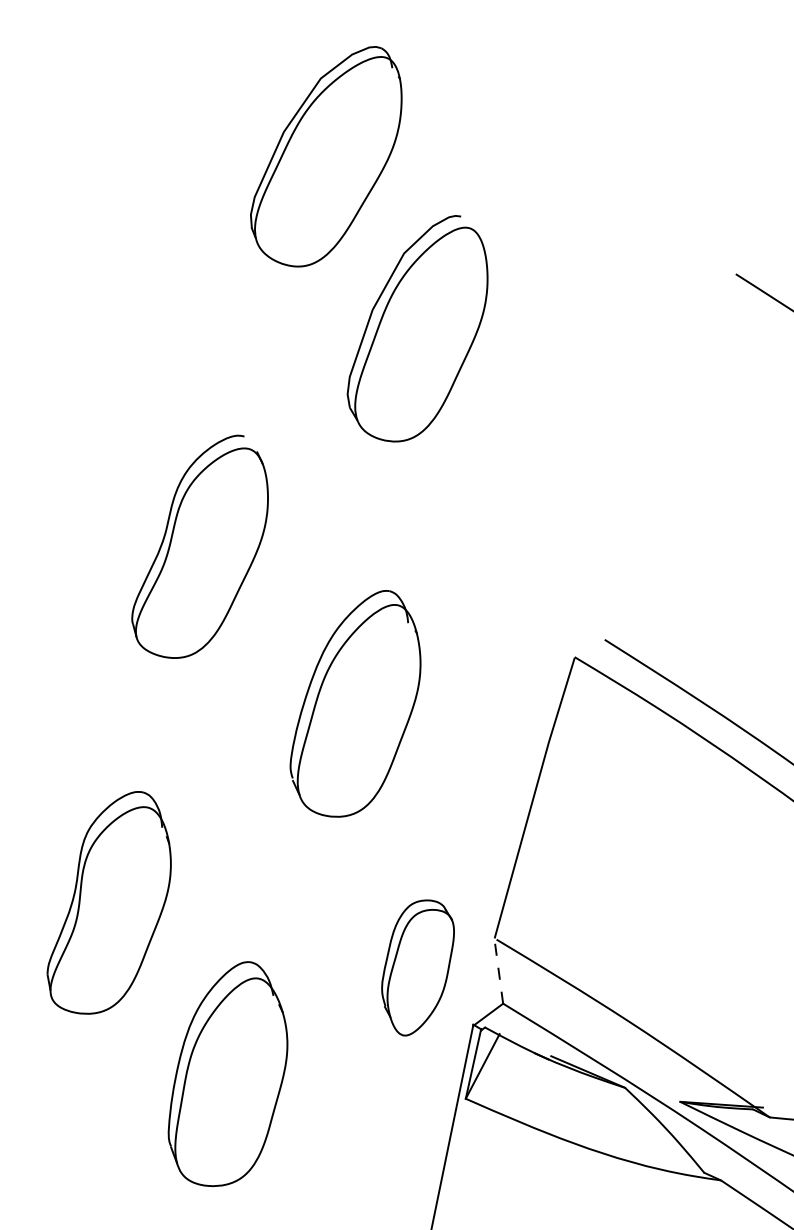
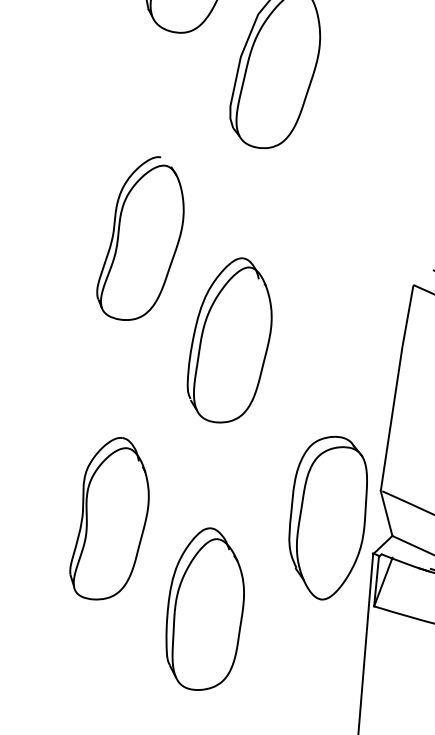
part: (355, 703) -> (228, 340), moved
part: (108, 902) -> (107, 518), moved
part: (417, 967) -> (328, 517), size x1.67
line: (498, 971) -> (386, 513), dashed -> solid

